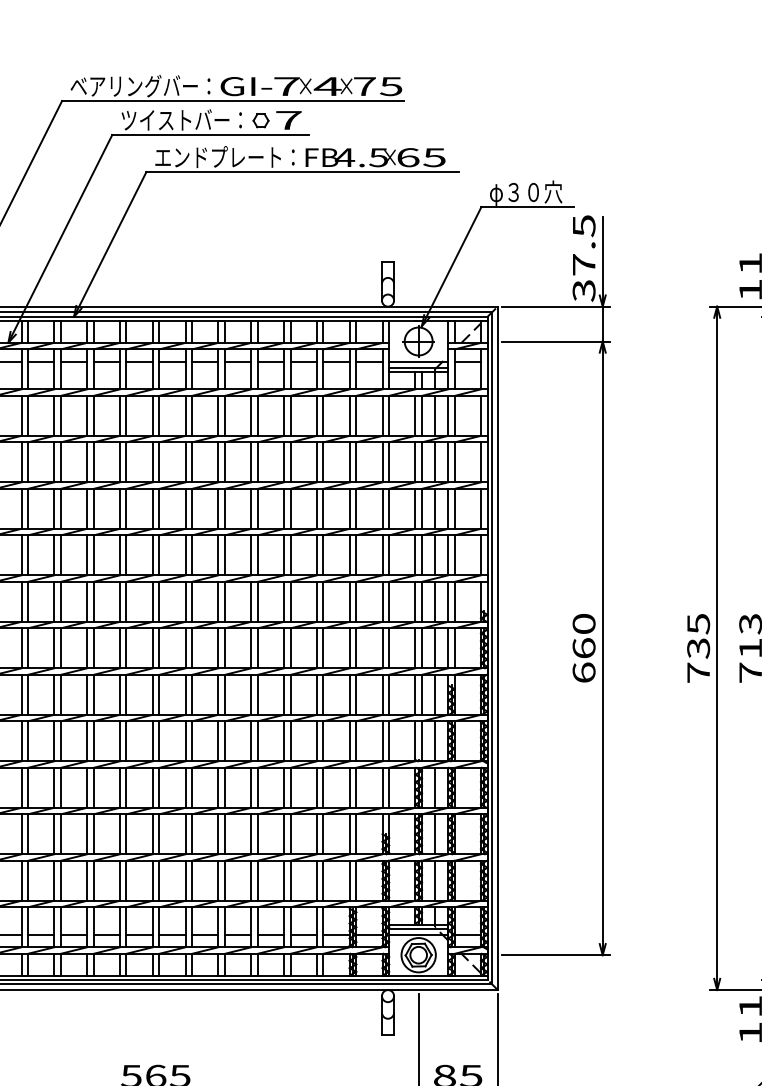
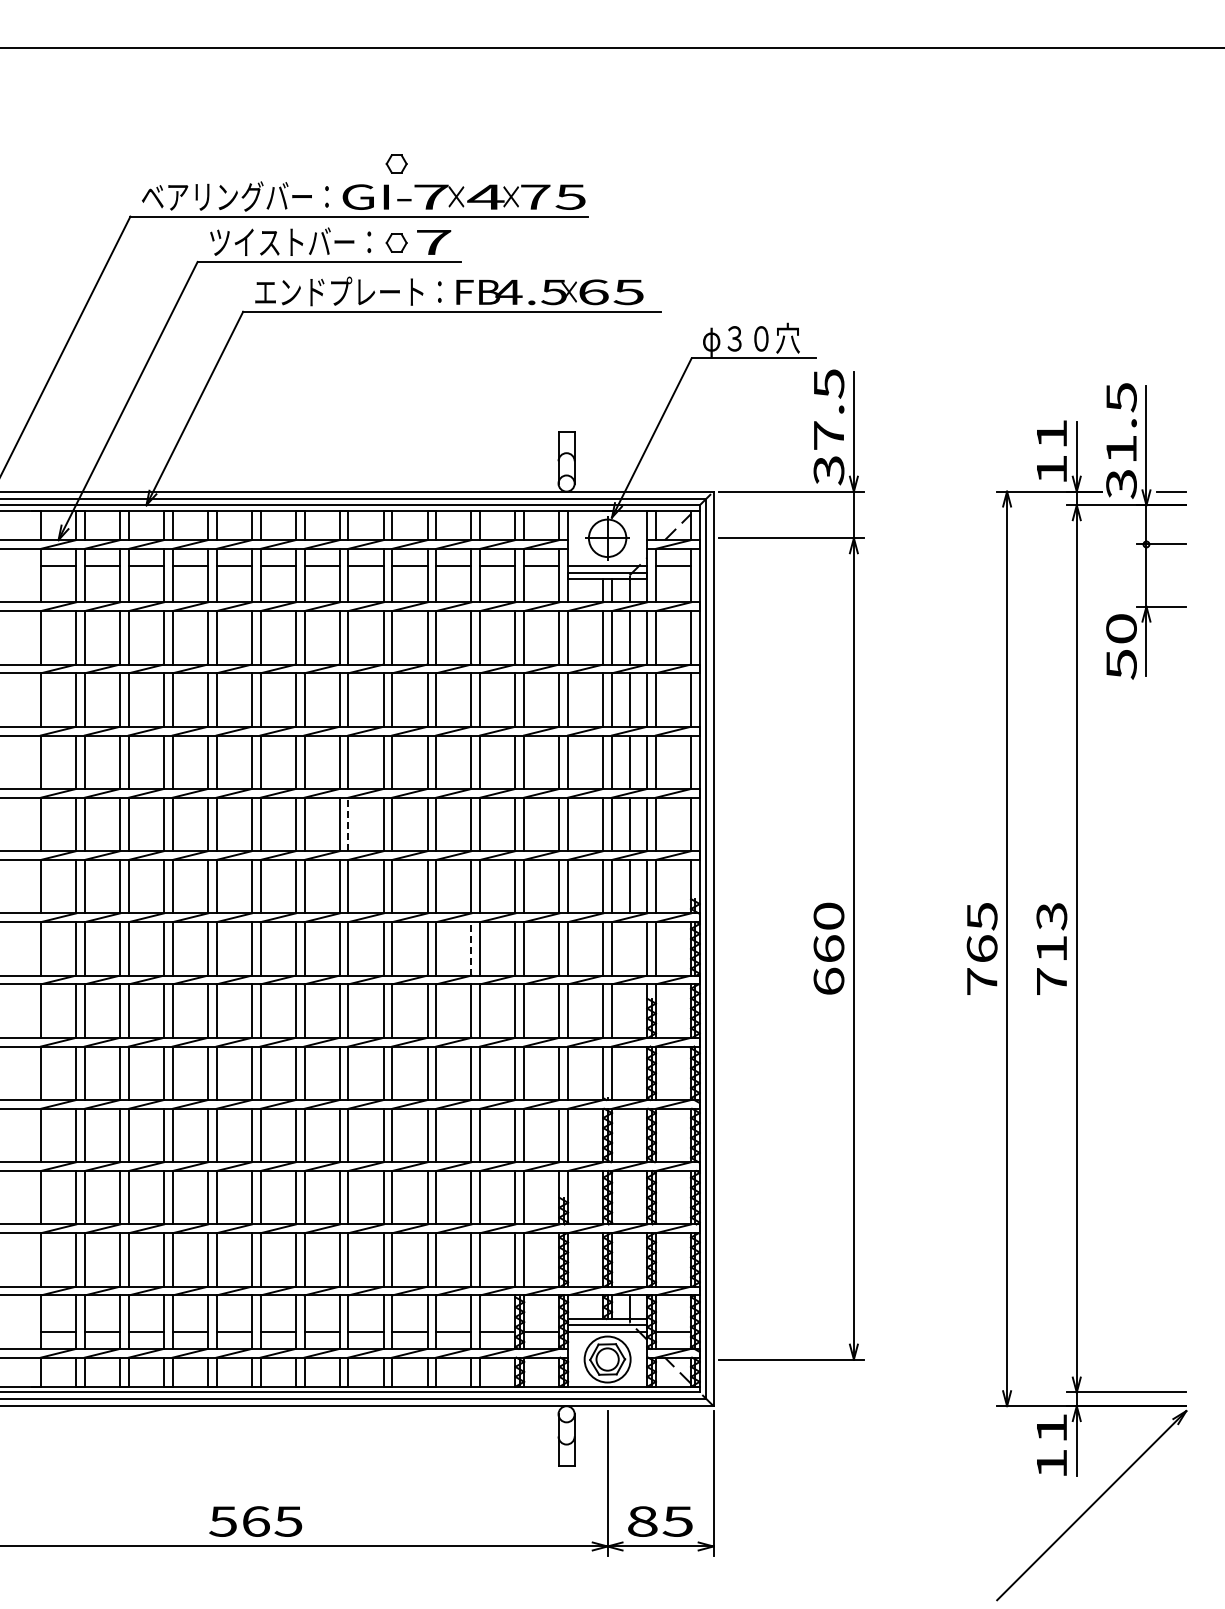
part: (260, 61) -> (396, 163), added
line: (225, 555) -> (348, 824), solid -> dashed
line: (316, 648) -> (471, 948), solid -> dashed
line: (435, 648) -> (629, 948), removed
text: (698, 648) -> (981, 949), 735 -> 765
line: (435, 694) -> (629, 1010), removed
line: (435, 741) -> (629, 1073), removed
line: (435, 787) -> (629, 1135), removed
line: (435, 834) -> (629, 1197), removed
line: (435, 880) -> (629, 1259), removed

